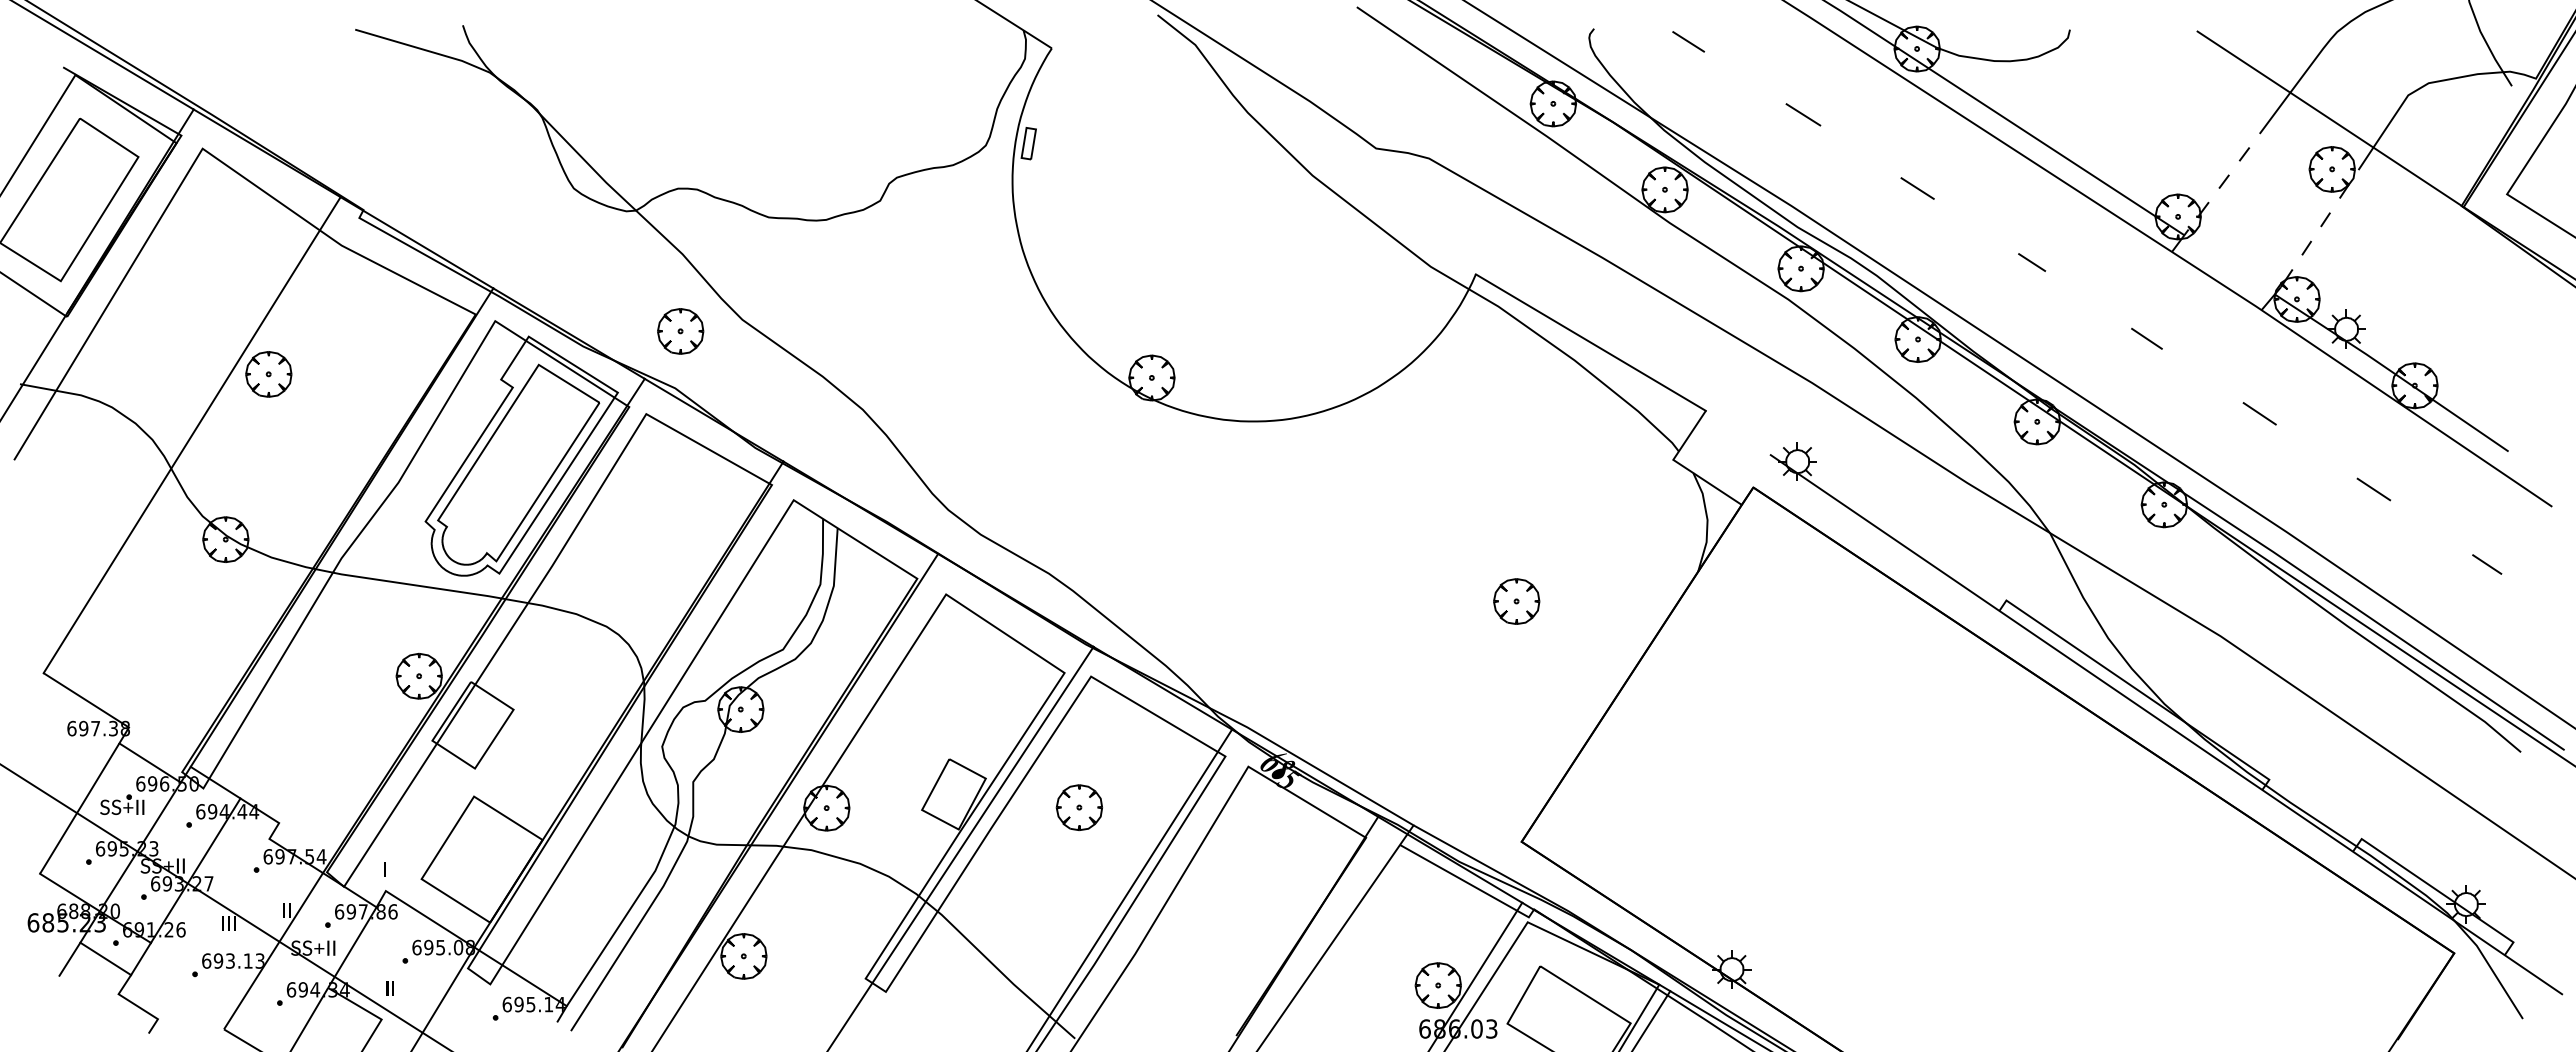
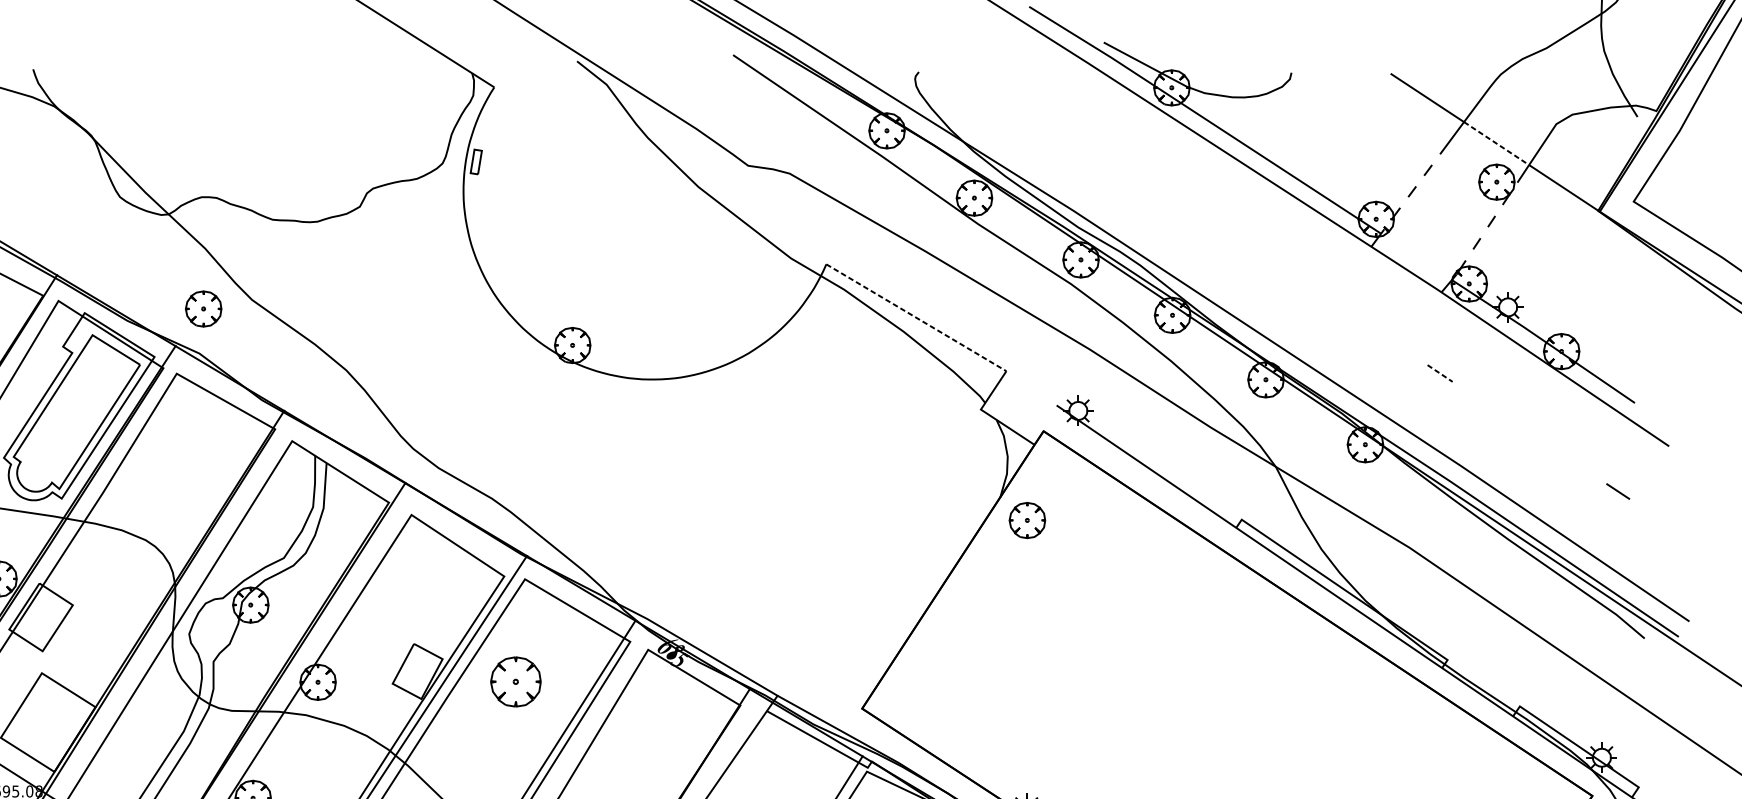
line: (1688, 41) -> (992, 82), removed
line: (1803, 114) -> (1082, 139), removed
line: (2331, 120) -> (1496, 143), solid -> dashed
line: (1917, 188) -> (1172, 197), removed
line: (2032, 262) -> (1262, 255), removed
line: (2146, 338) -> (1351, 314), removed
line: (1590, 342) -> (916, 317), solid -> dashed
line: (2260, 414) -> (1440, 374), solid -> dashed
line: (2373, 489) -> (1529, 432), removed
part: (1516, 601) -> (1027, 520), moved
part: (1079, 807) -> (515, 681), size x1.4

